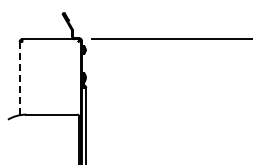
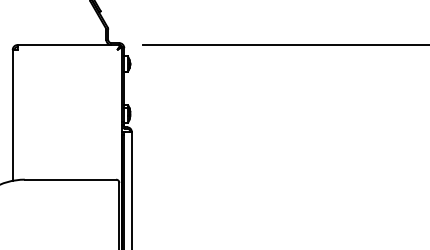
line: (19, 78) -> (12, 115), dashed -> solid

